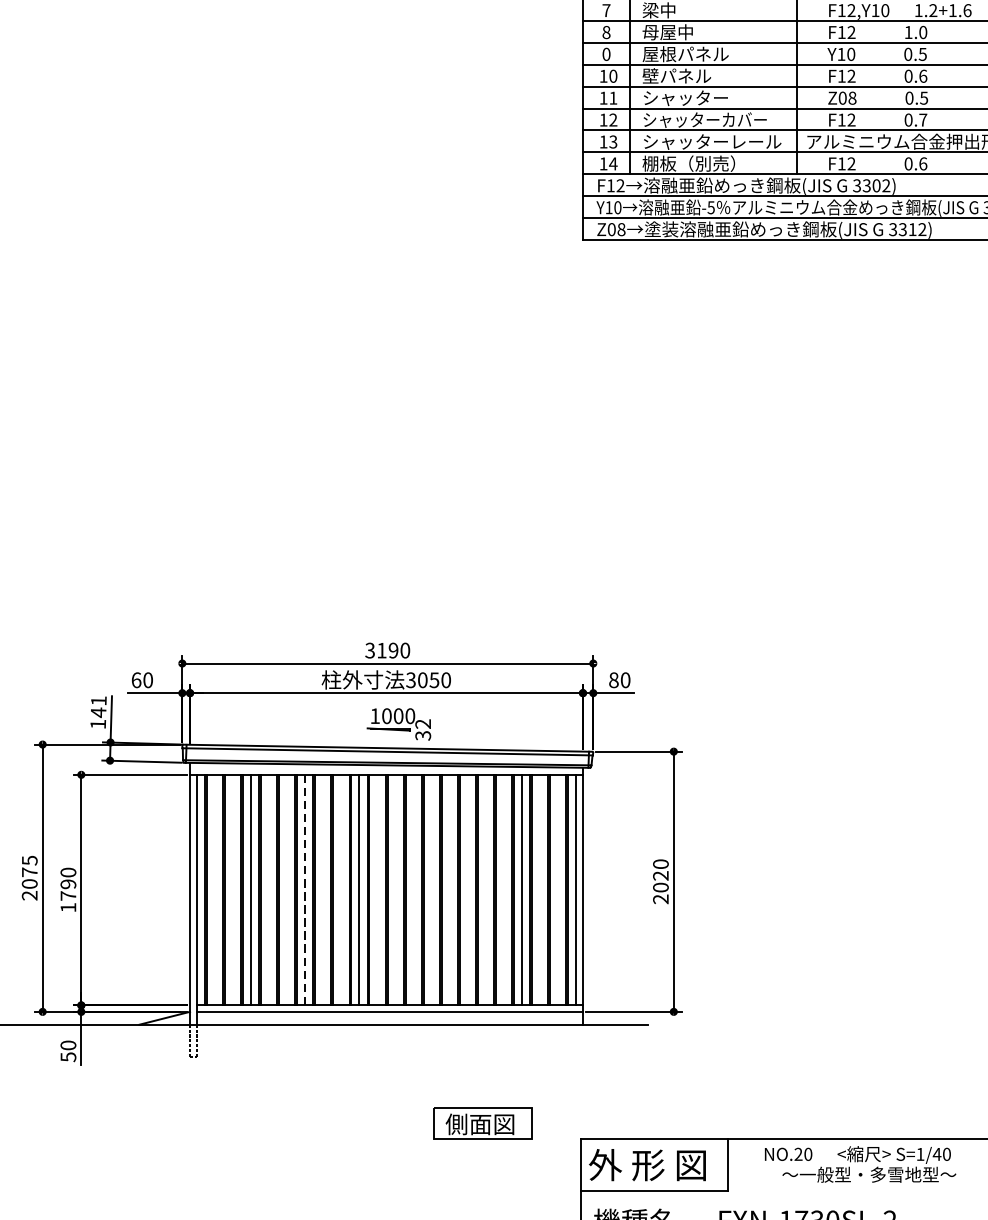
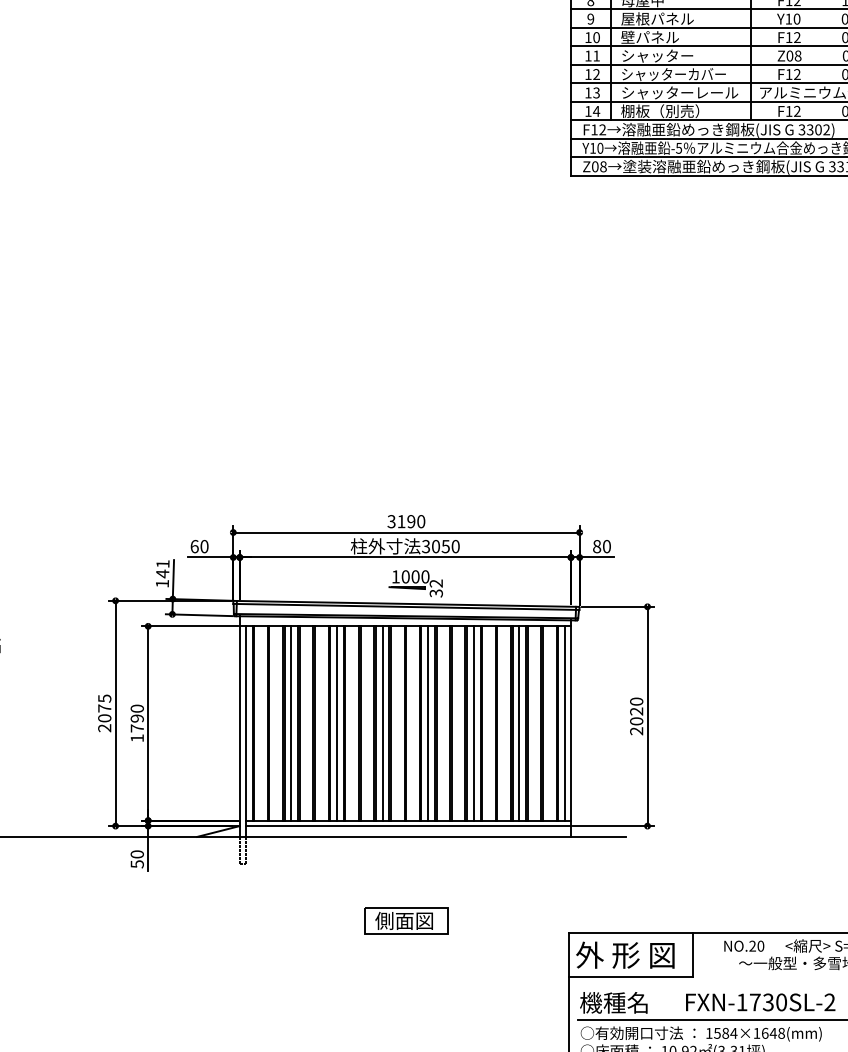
text: (606, 53) -> (590, 18), 0 -> 9
line: (305, 890) -> (337, 723), dashed -> solid
line: (413, 890) -> (428, 723), added
line: (467, 890) -> (473, 723), added
part: (482, 1123) -> (406, 920), moved

